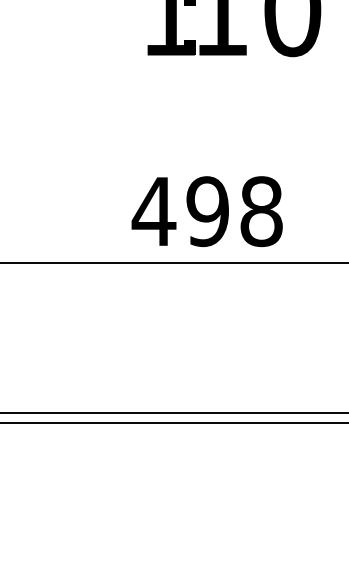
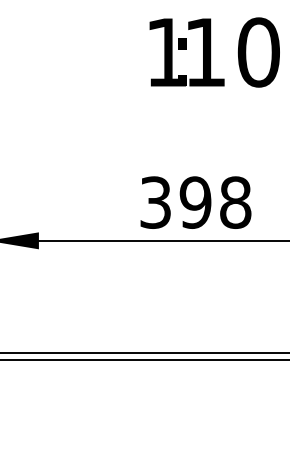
text: (153, 211) -> (155, 202), 498 -> 398

